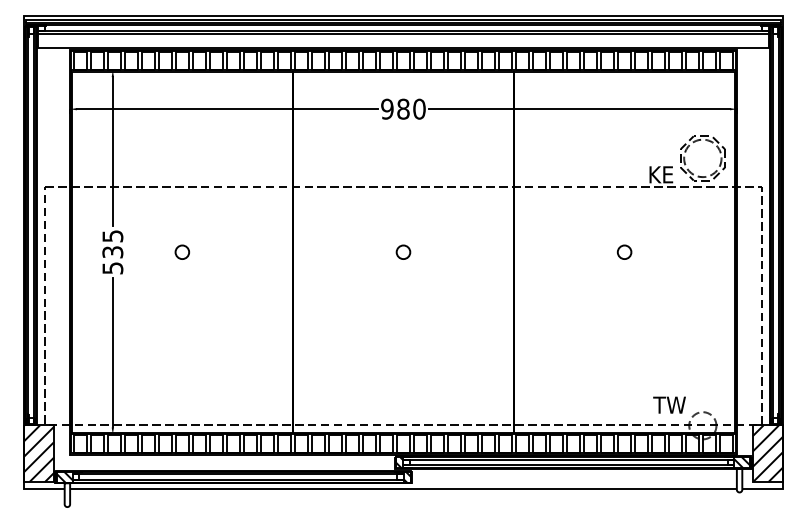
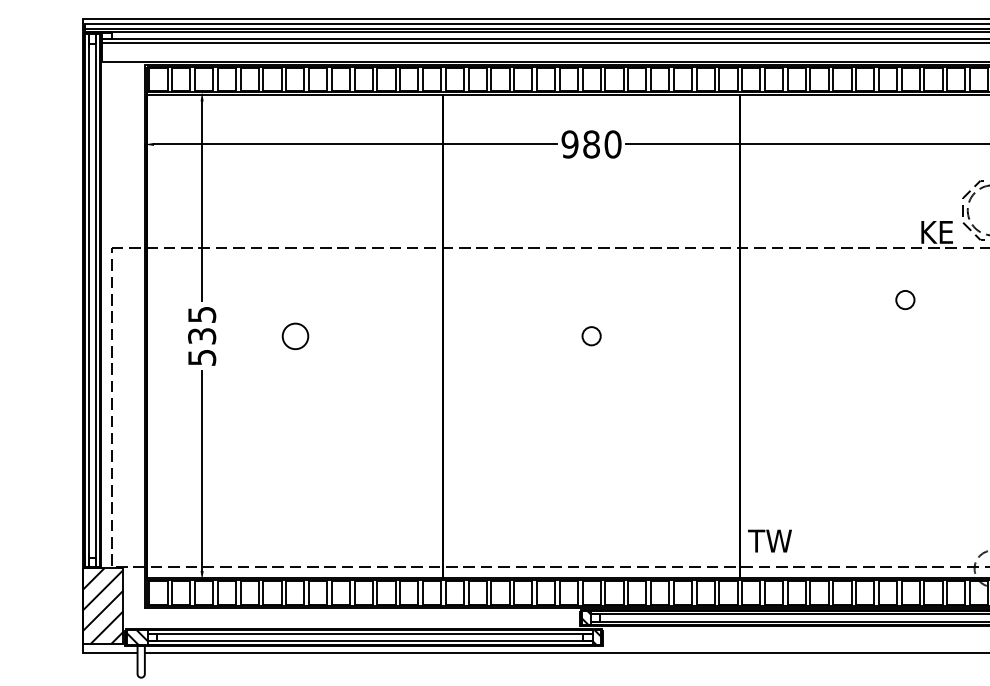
circle: (181, 251) -> (294, 335), size x1.4
circle: (624, 251) -> (905, 298), moved
text: (669, 404) -> (769, 540), moved

